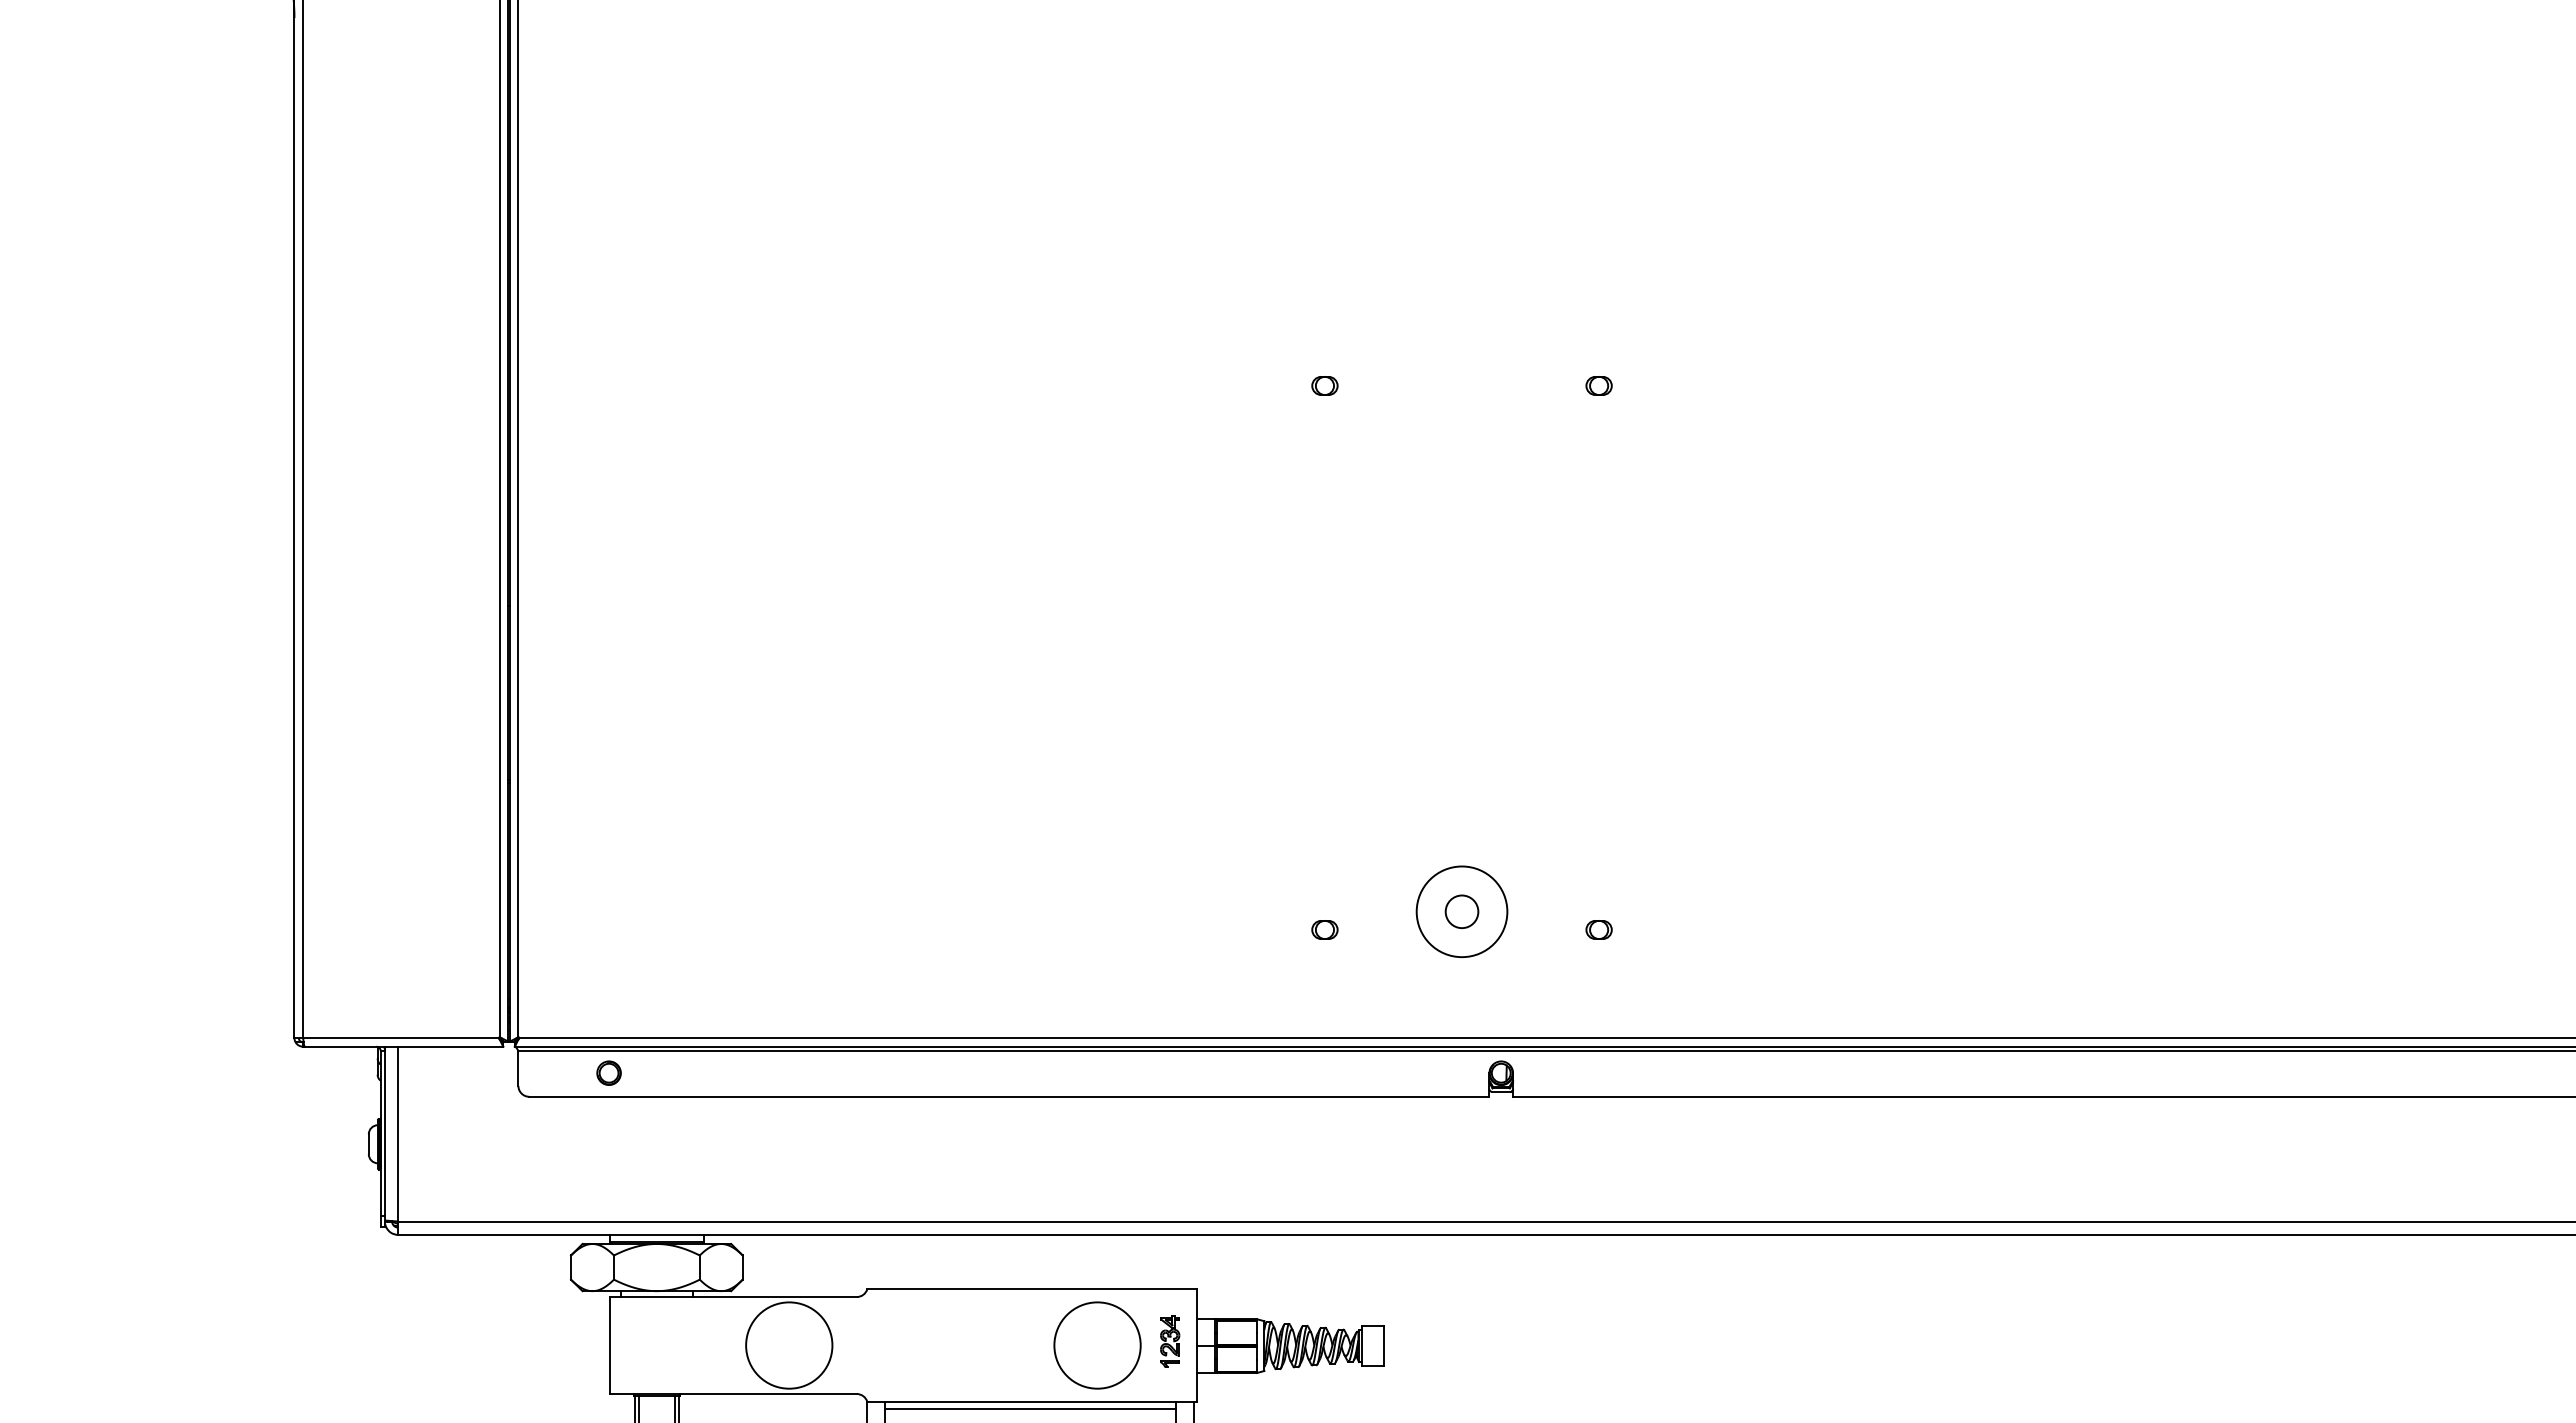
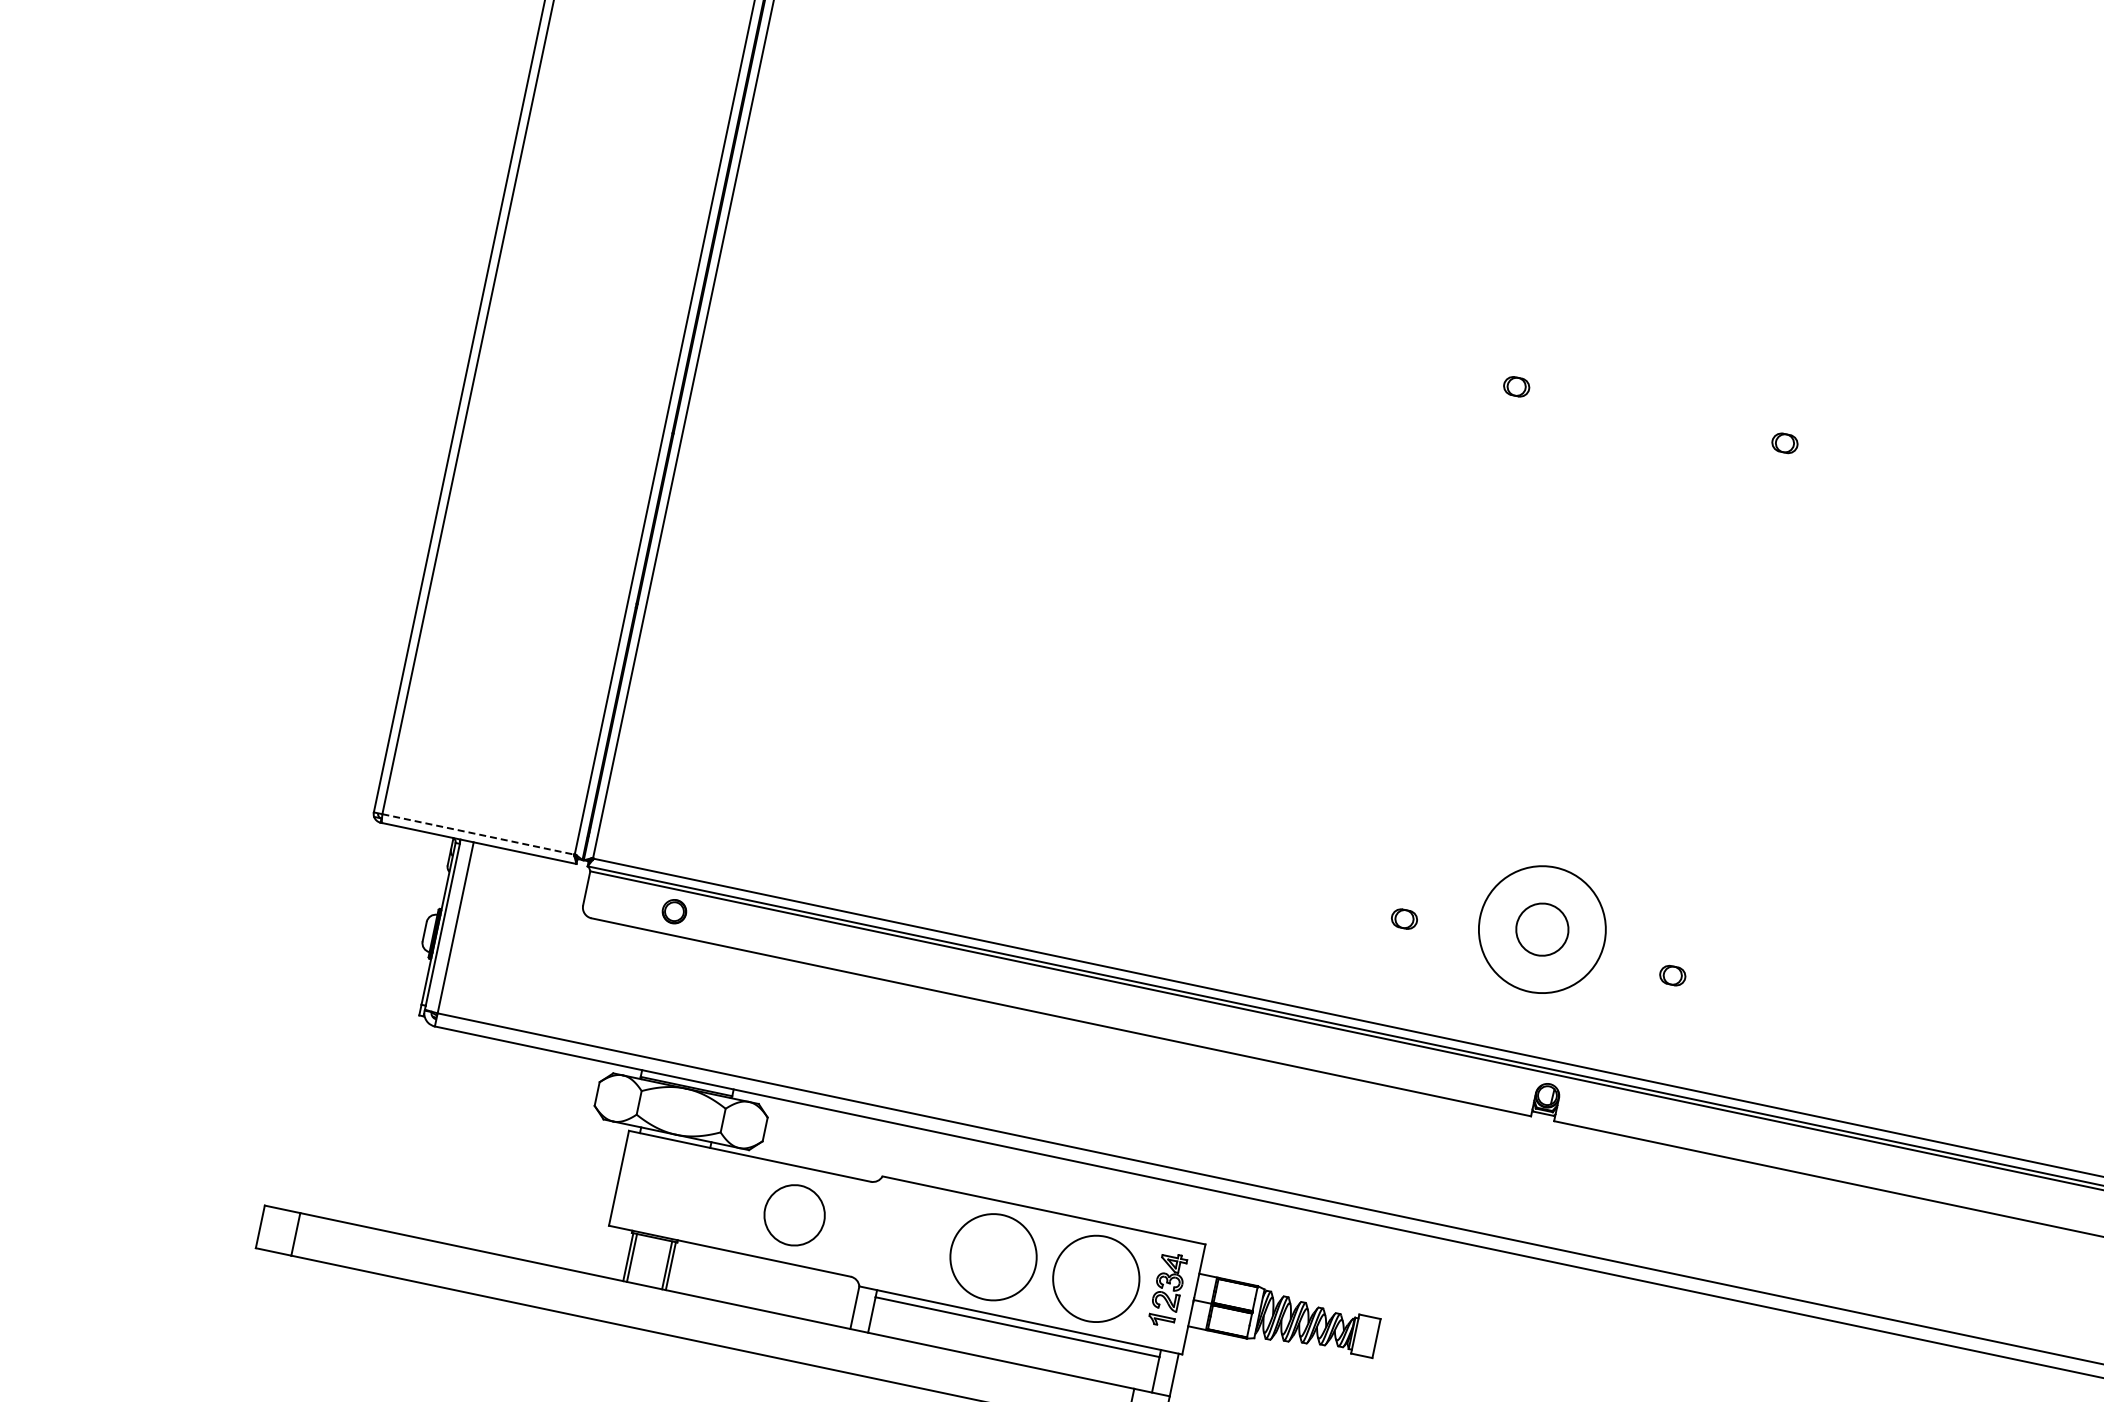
circle: (1461, 911) -> (1541, 929), size x1.4
circle: (1461, 911) -> (1541, 929), size x1.6
line: (401, 1038) -> (478, 834), solid -> dashed
part: (1170, 1341) -> (1168, 1289), size x1.4
circle: (789, 1345) -> (794, 1215), size x0.7
circle: (992, 1345) -> (993, 1257), added

